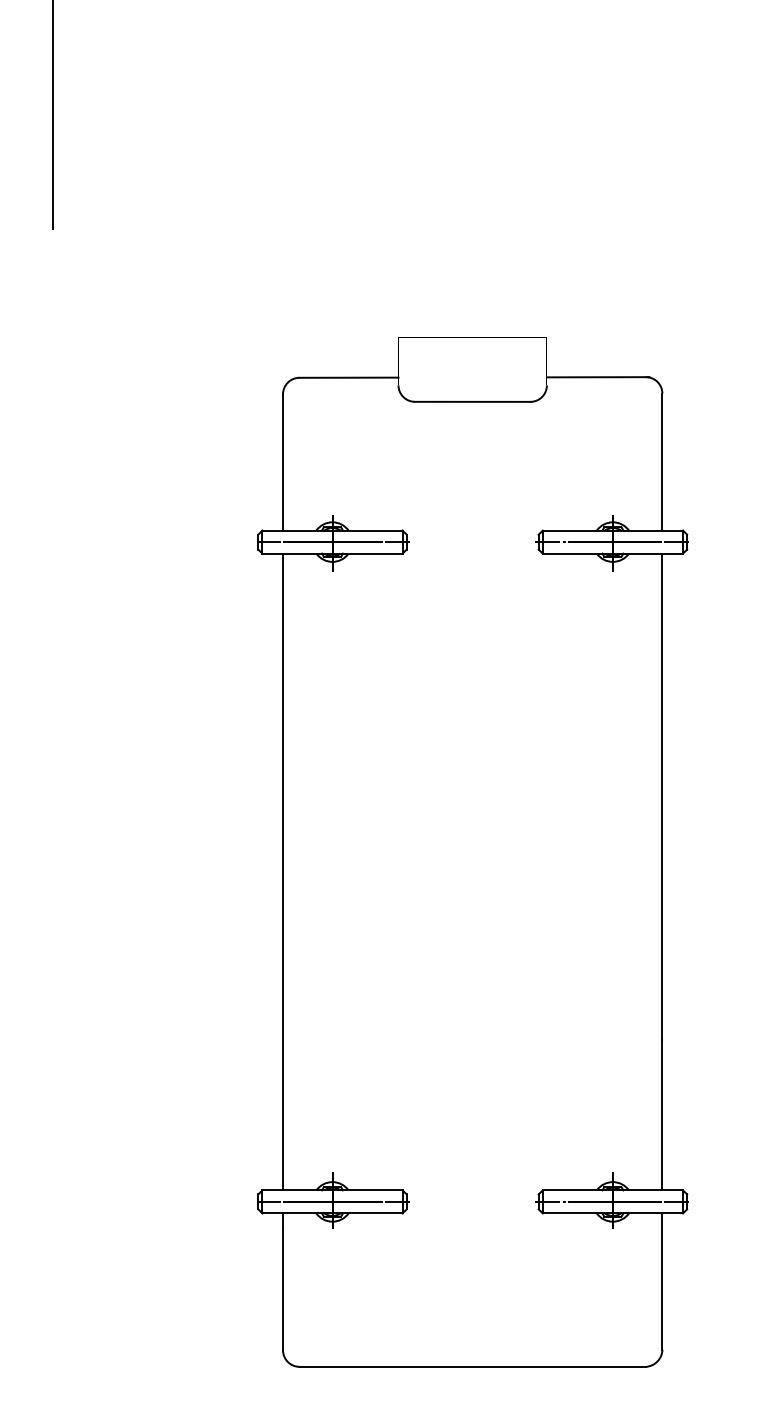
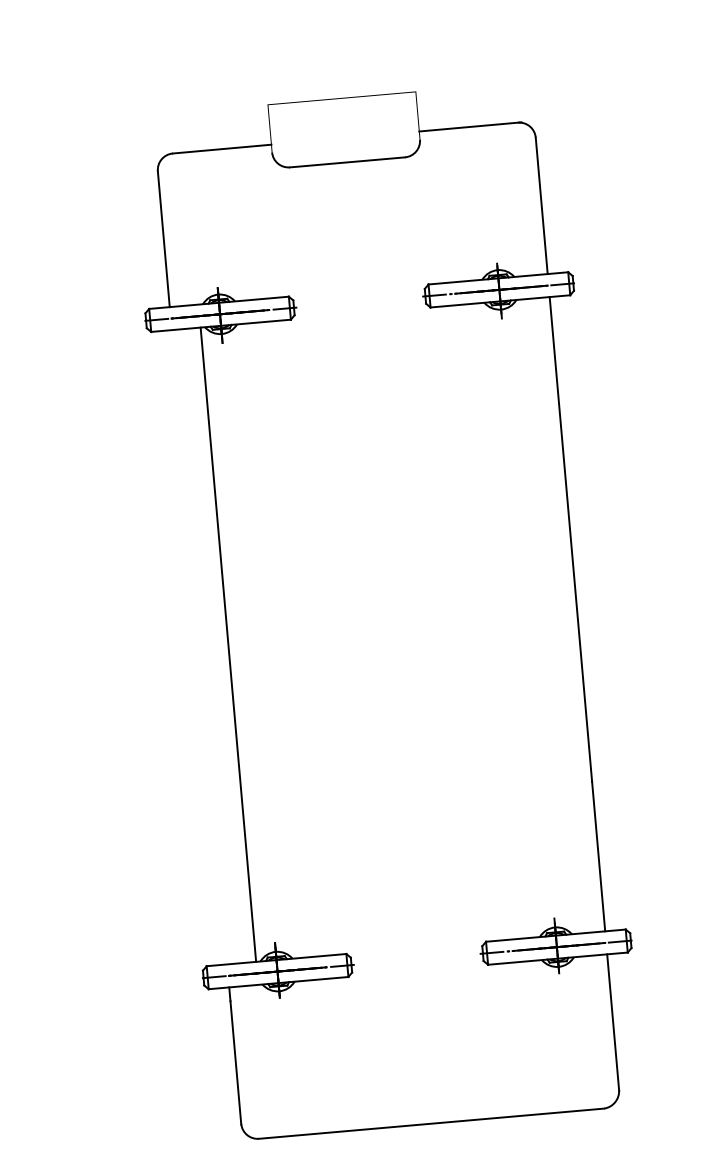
line: (283, 871) -> (228, 644), moved

